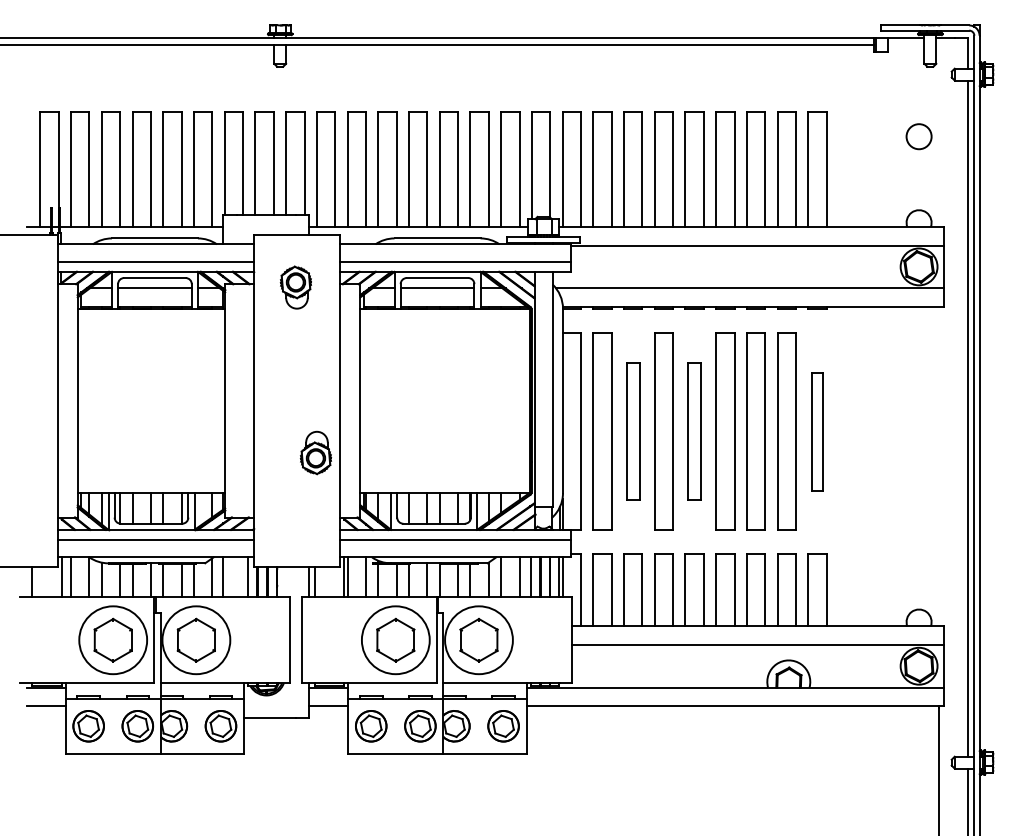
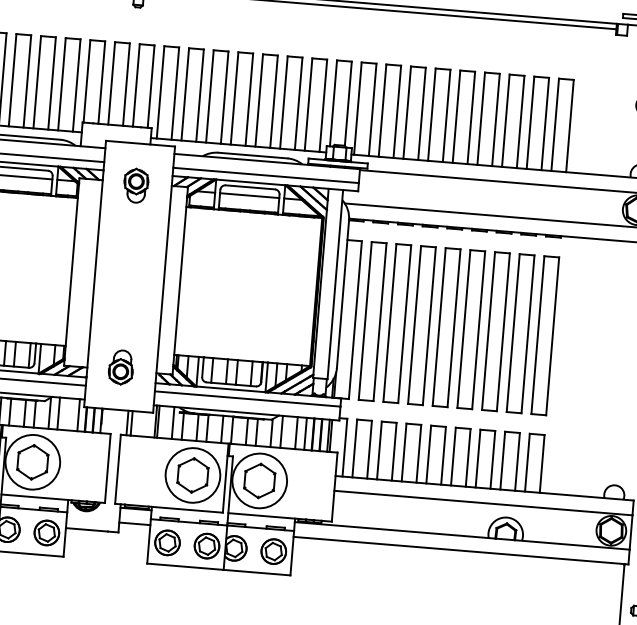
part: (632, 431) -> (396, 323), size x1.43
part: (694, 431) -> (446, 327), size x1.43
part: (817, 431) -> (545, 335), size x1.67
part: (315, 452) -> (120, 367), moved

